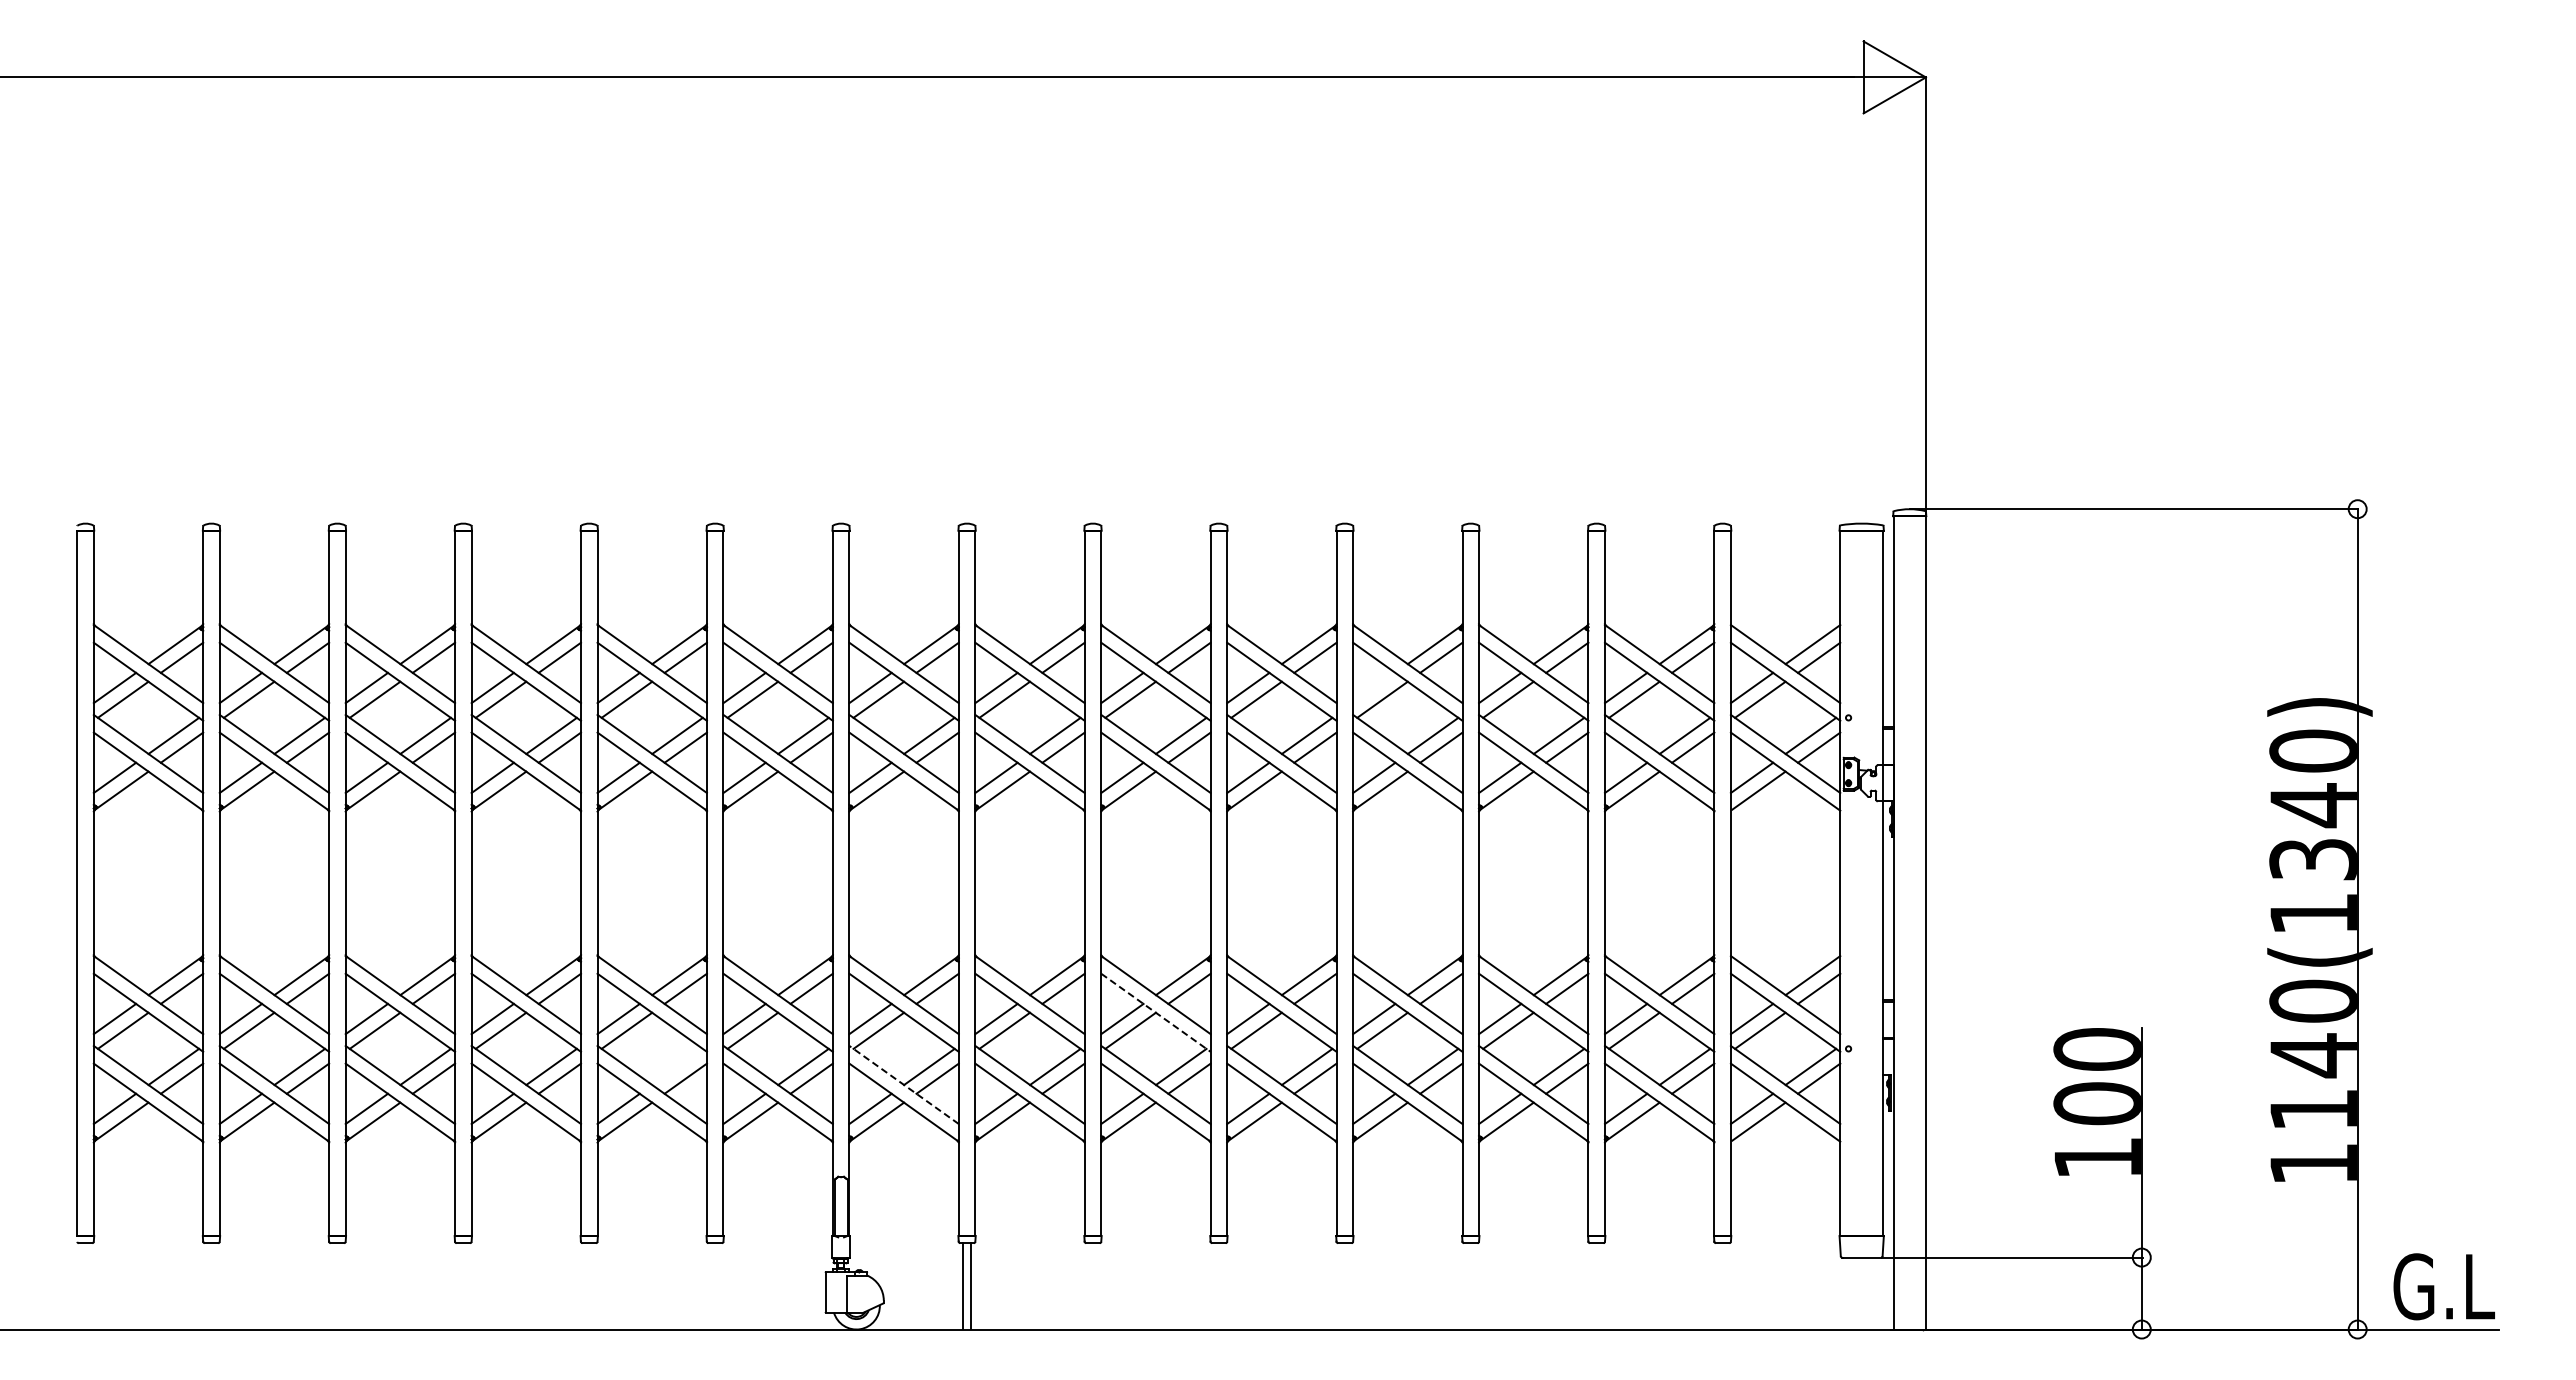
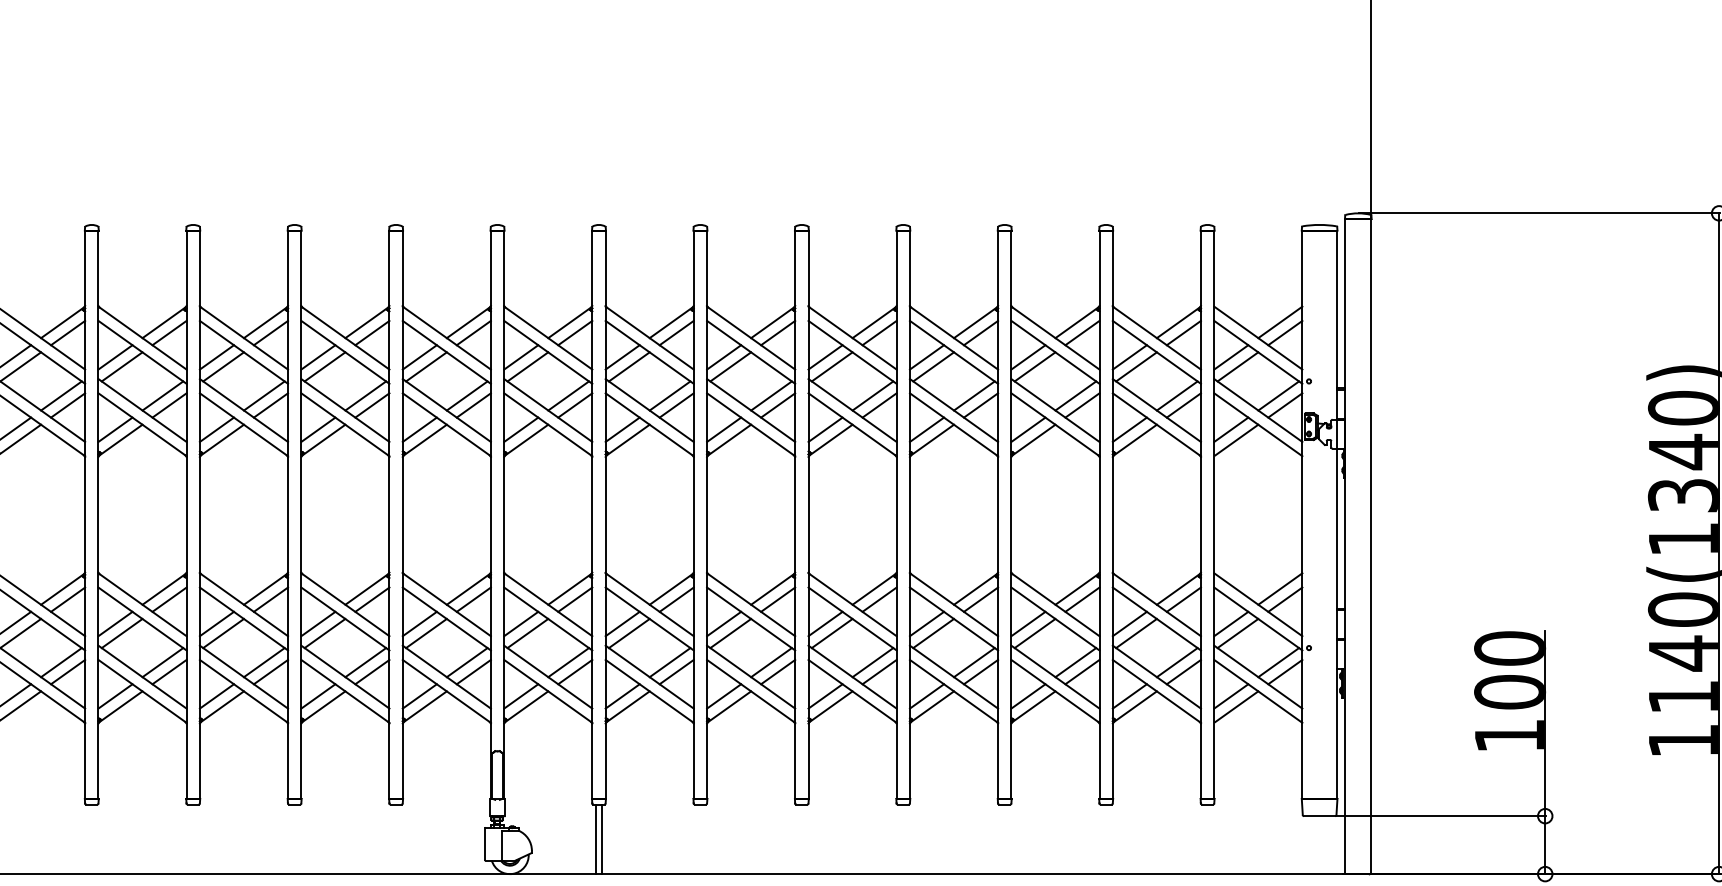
line: (1374, 687) -> (927, 356), added
line: (1156, 1013) -> (751, 619), dashed -> solid
line: (677, 1066) -> (365, 662), added
line: (903, 1084) -> (547, 676), dashed -> solid

